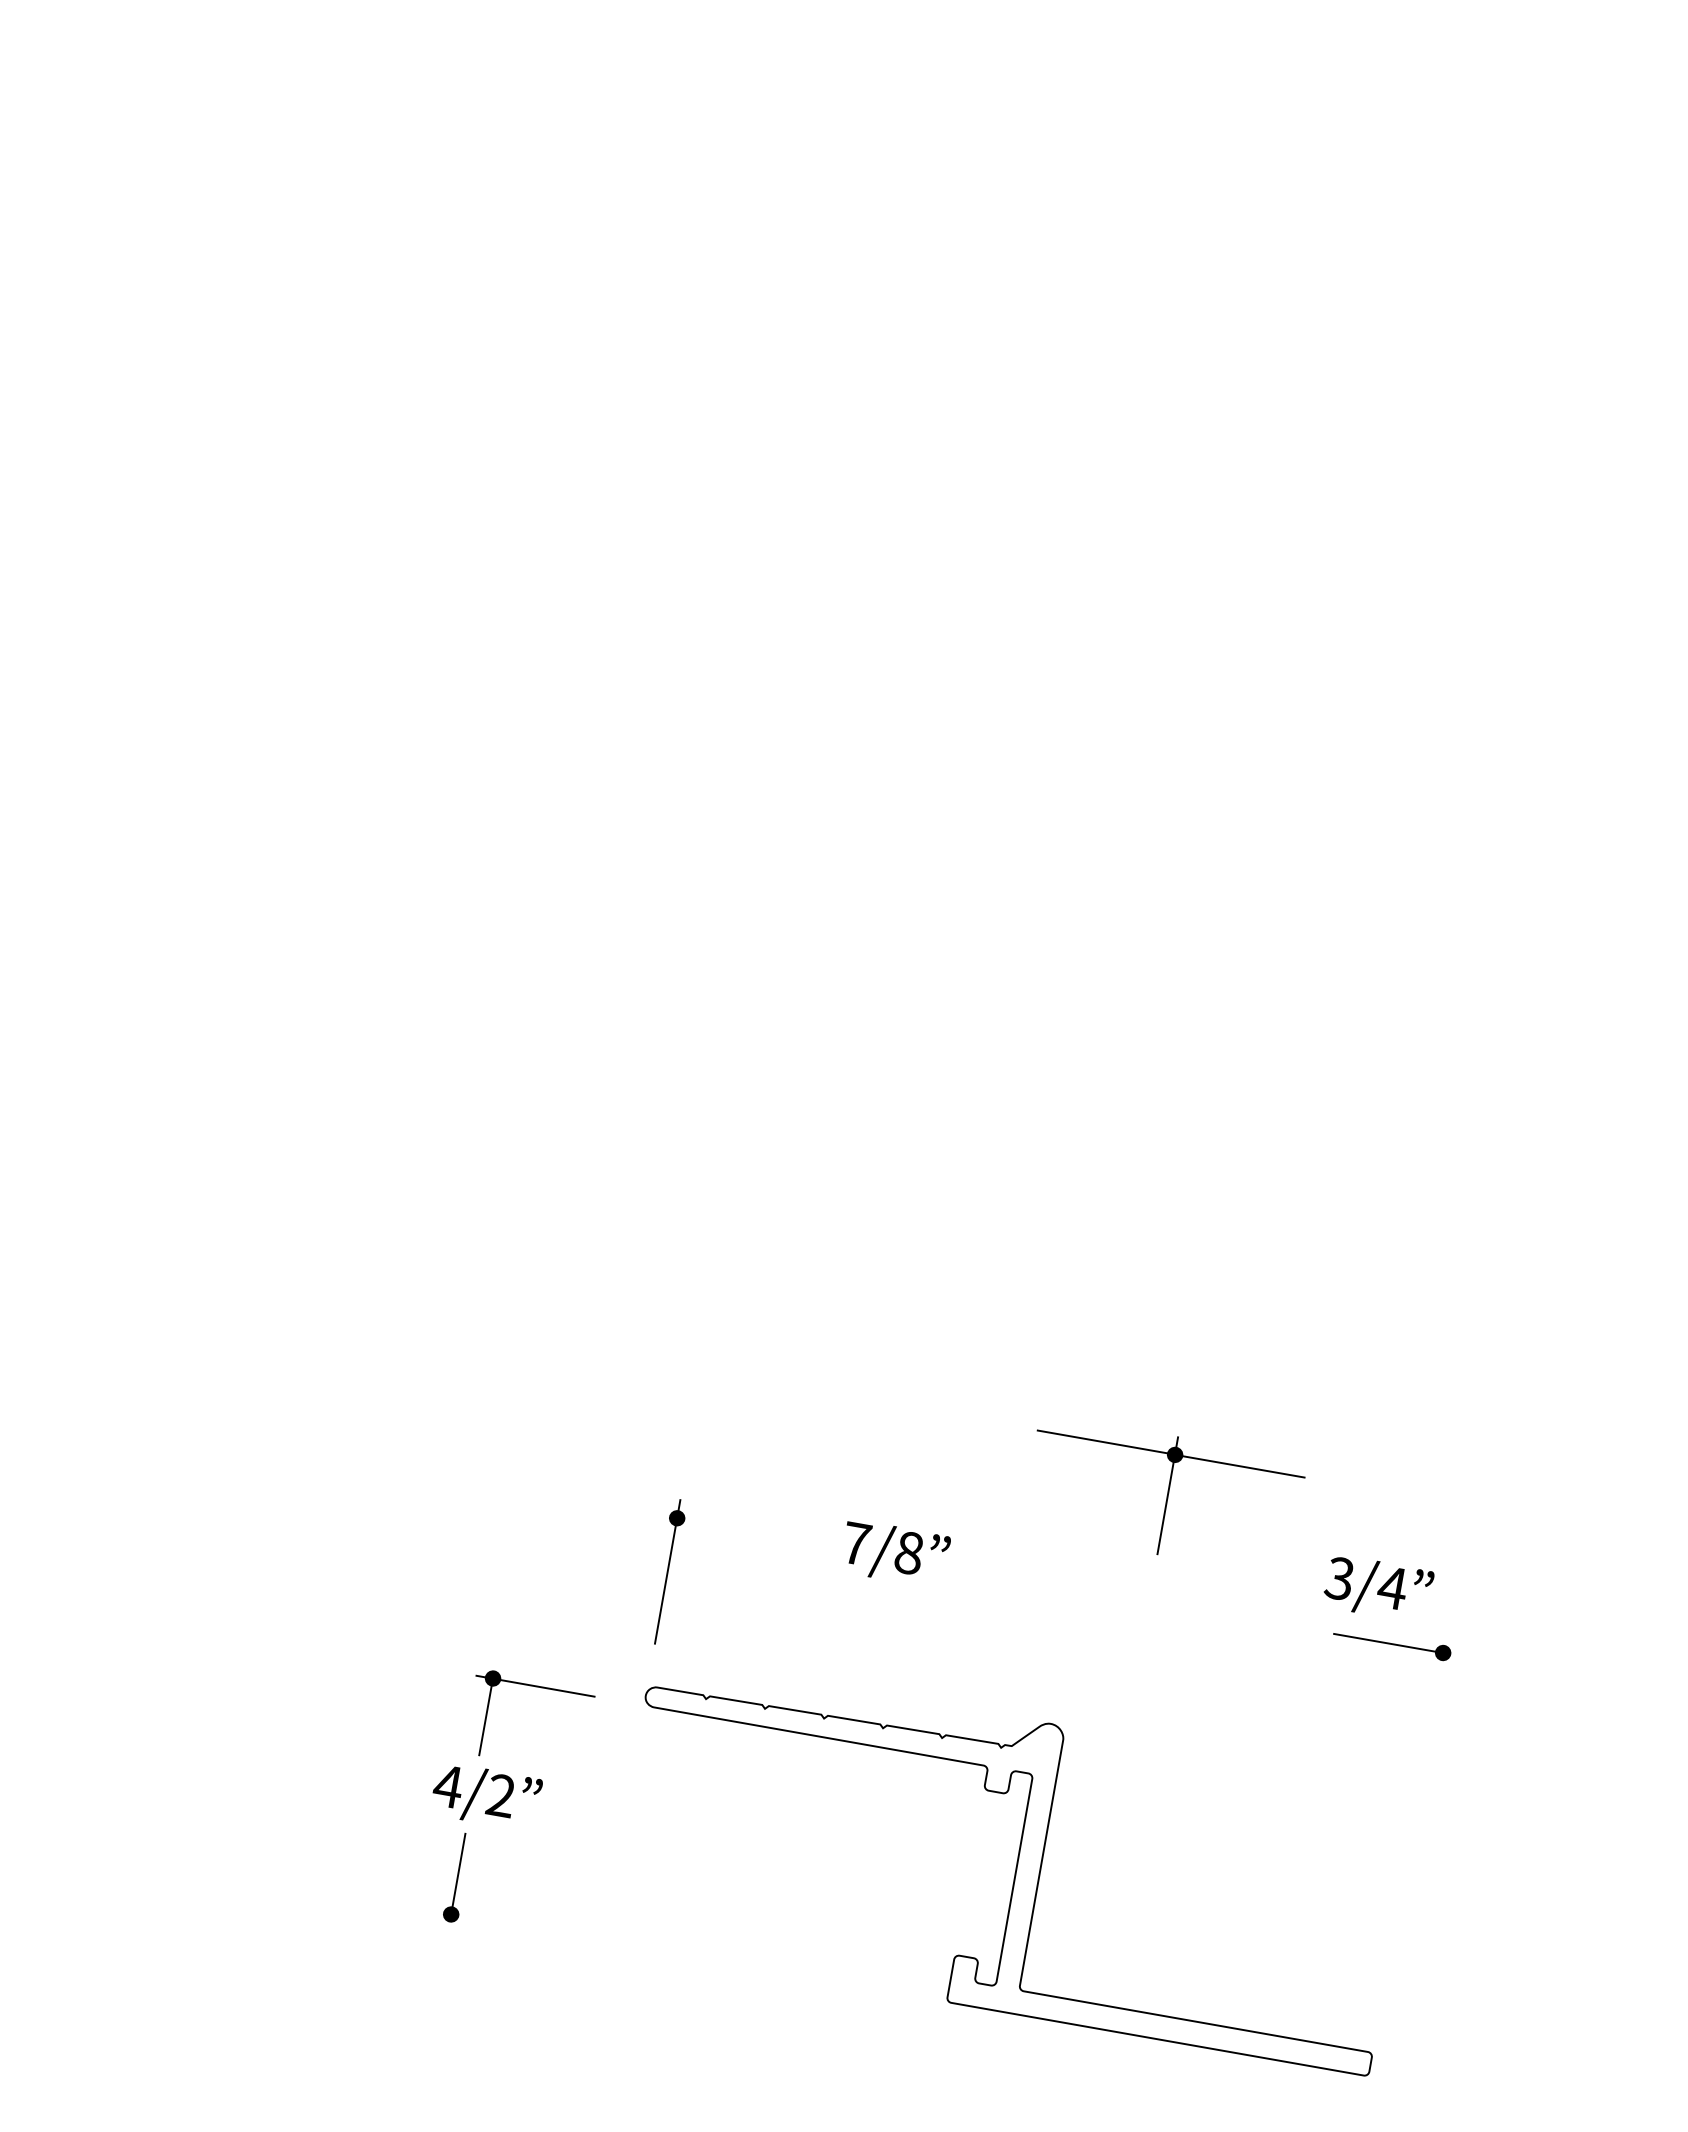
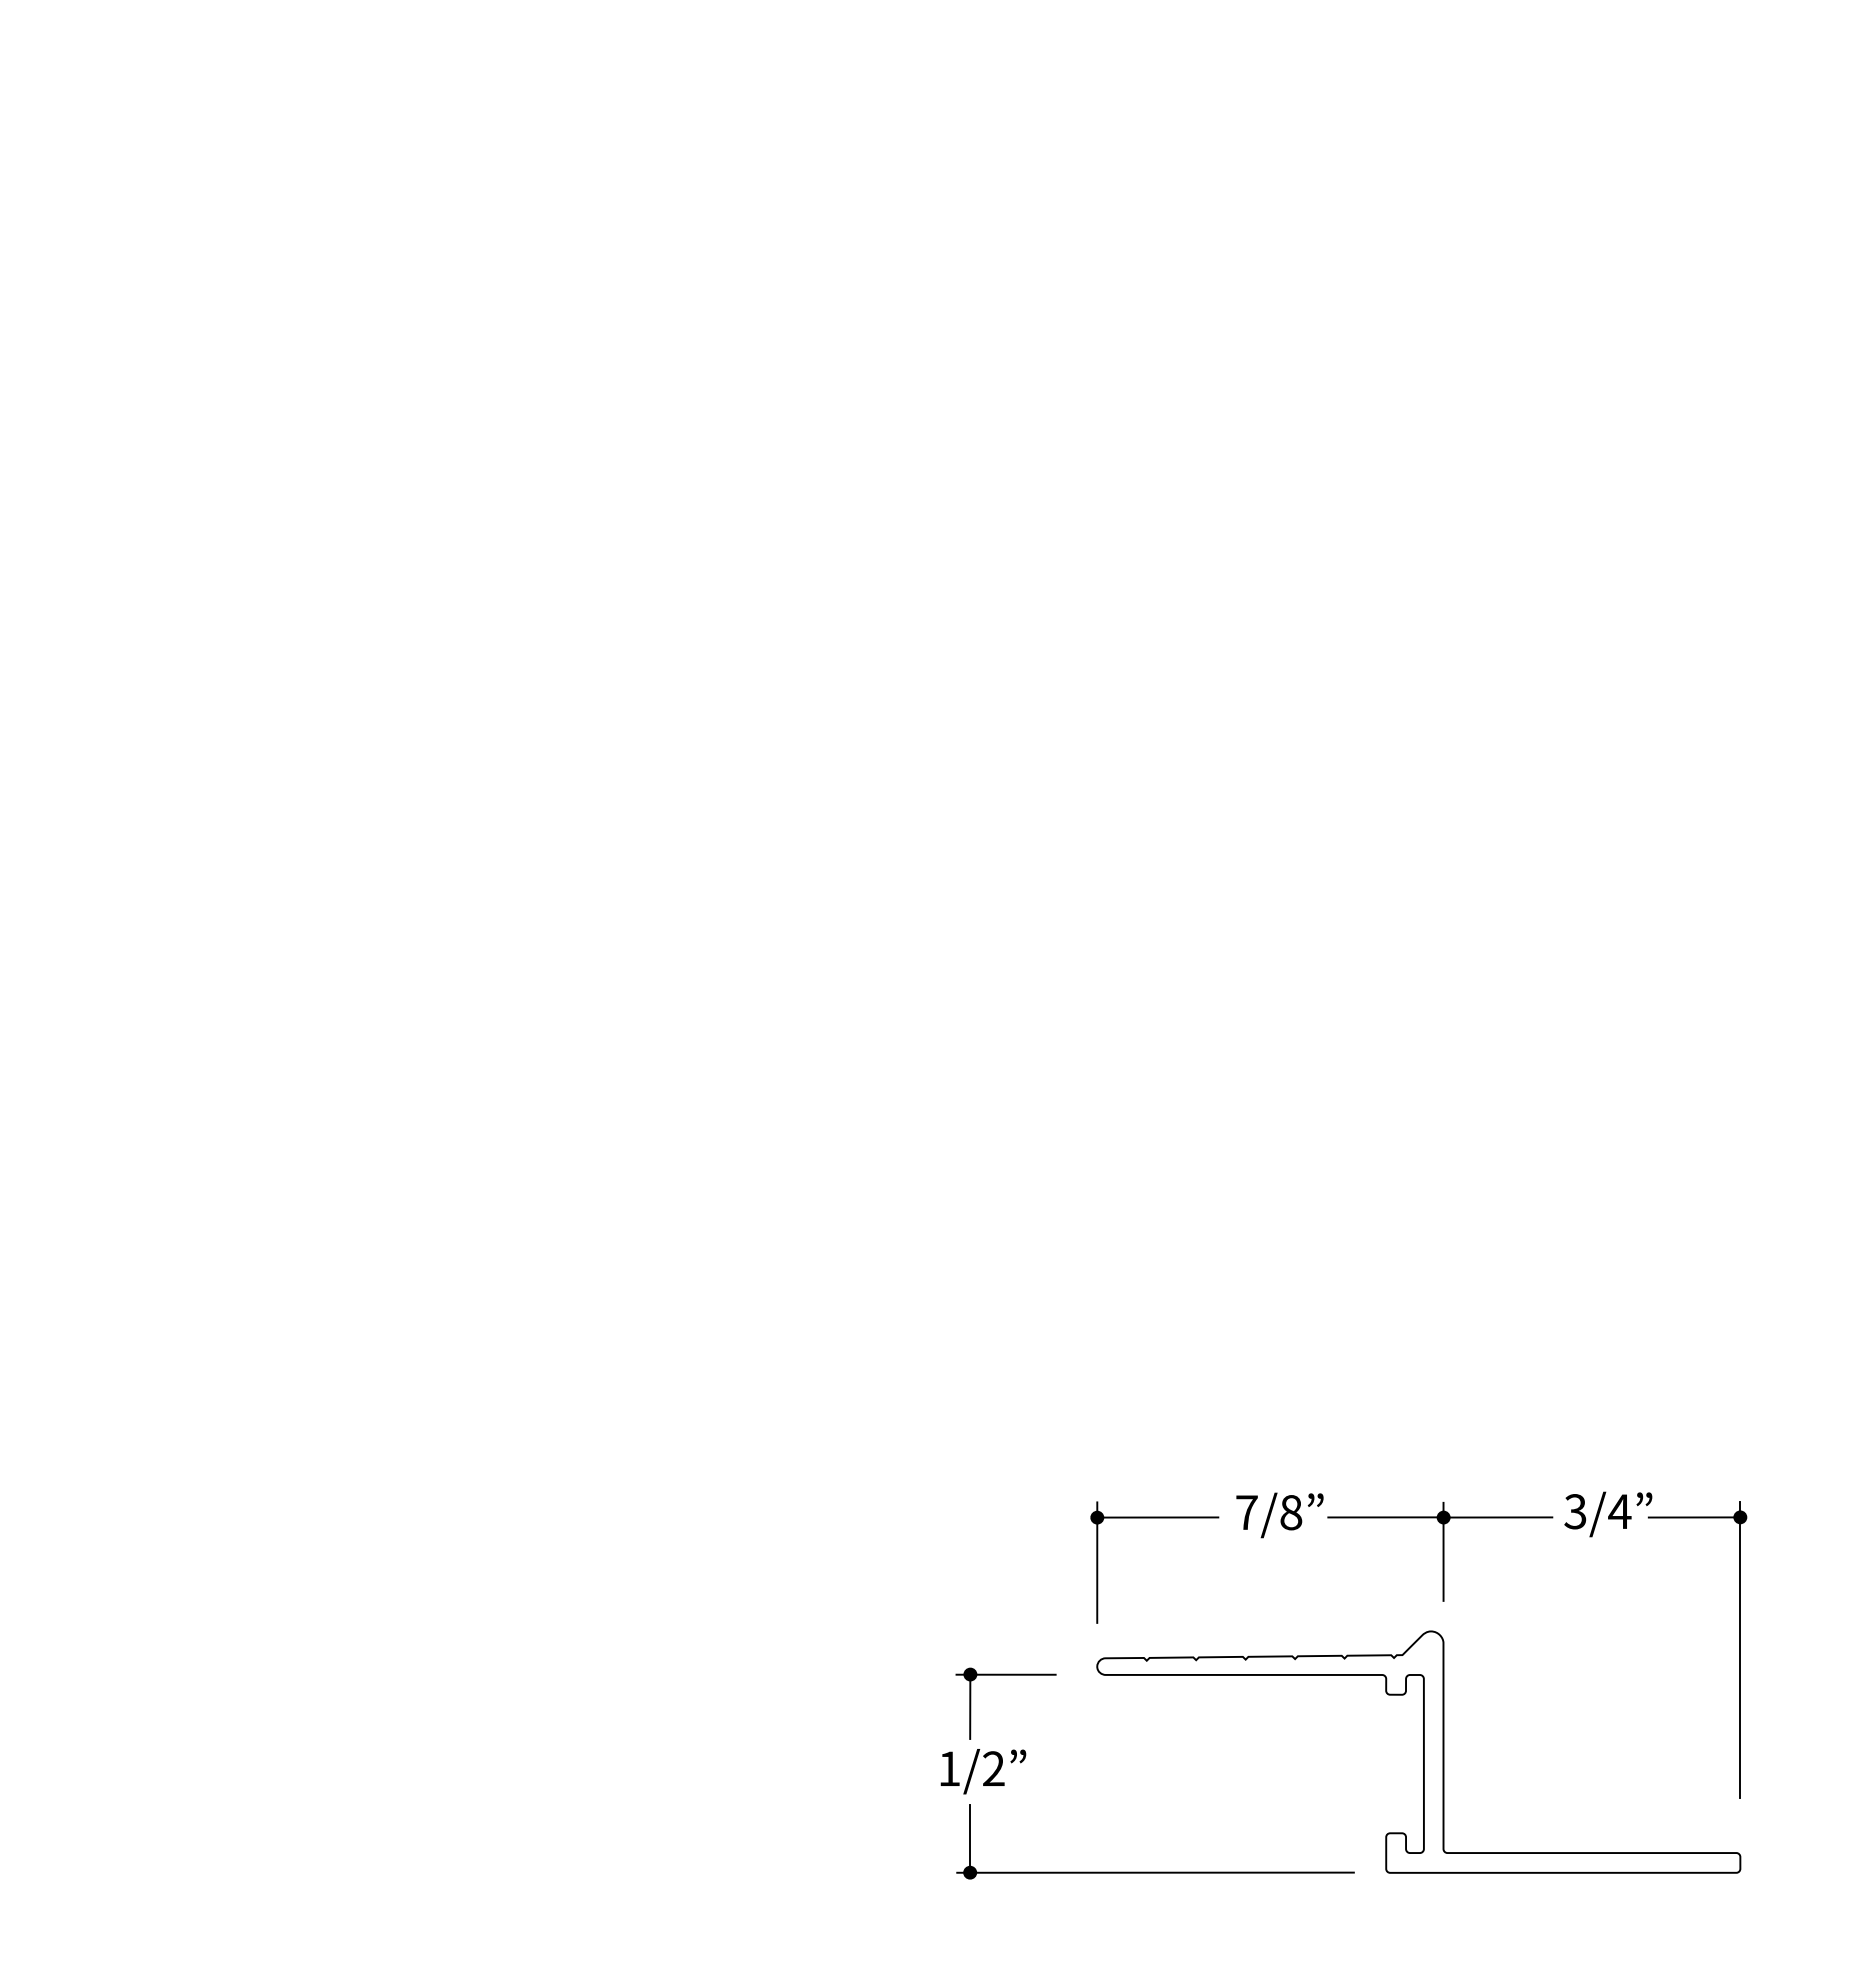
part: (1164, 1494) -> (1440, 1551), moved
line: (751, 1531) -> (1159, 1517), added
text: (1378, 1588) -> (1608, 1514), moved
text: (448, 1786) -> (949, 1768), 4/2 -> 1/2
line: (1415, 1811) -> (1740, 1650), added
line: (671, 1953) -> (1155, 1872), added

